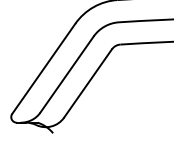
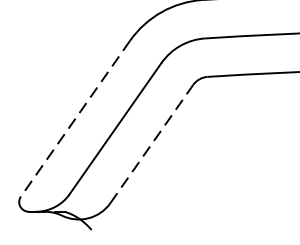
line: (43, 69) -> (74, 119), solid -> dashed
line: (88, 83) -> (152, 144), solid -> dashed

